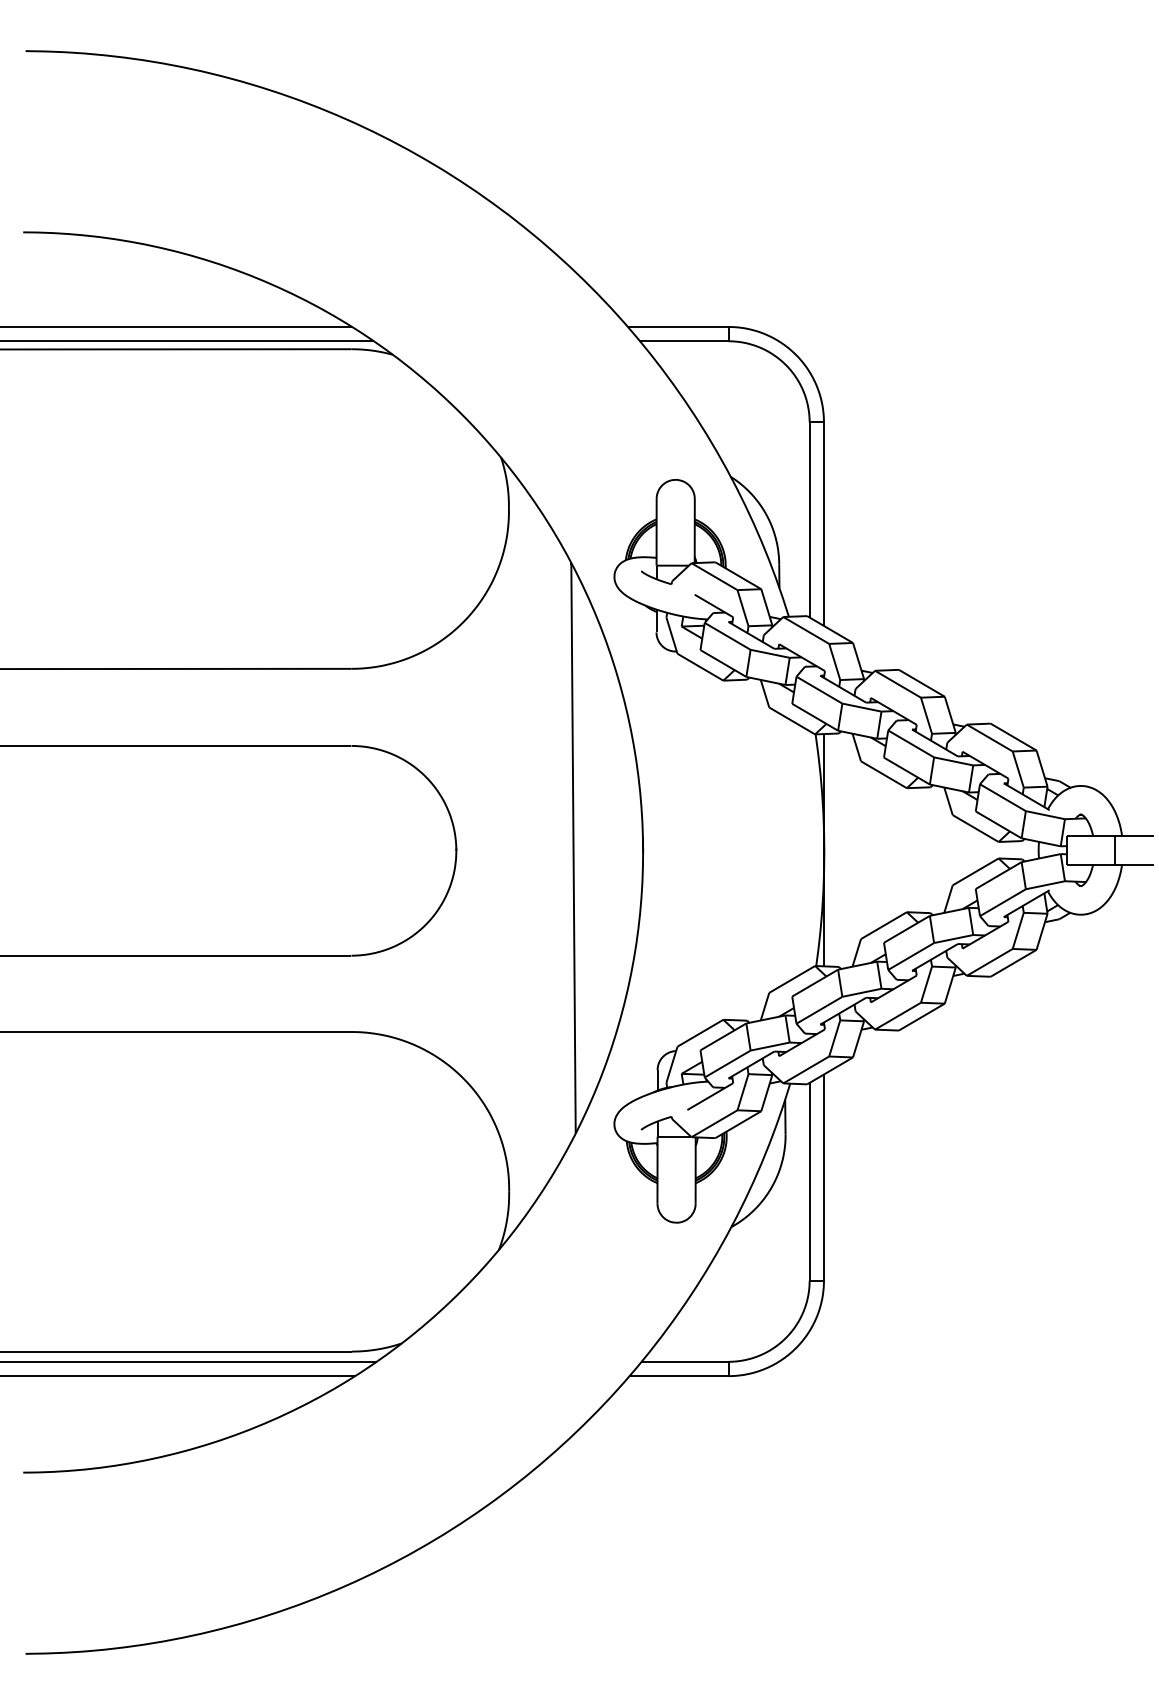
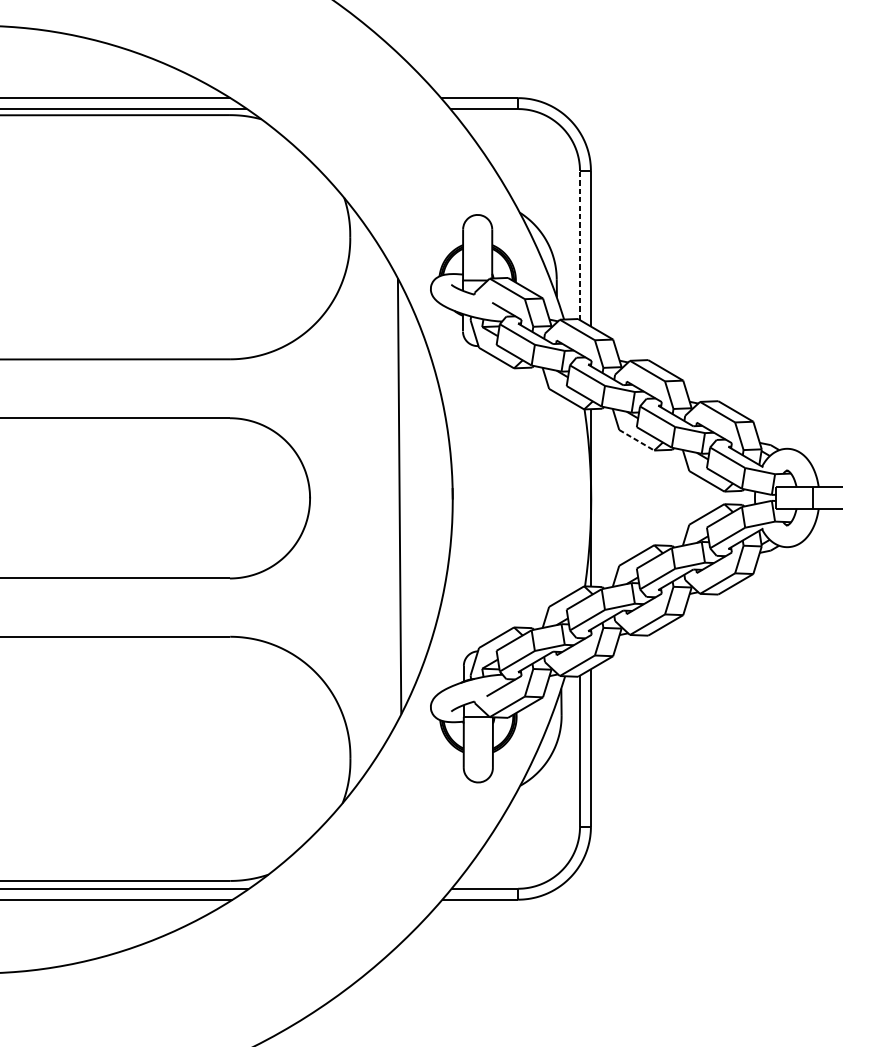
line: (809, 519) -> (579, 245), solid -> dashed
line: (883, 774) -> (636, 440), solid -> dashed

